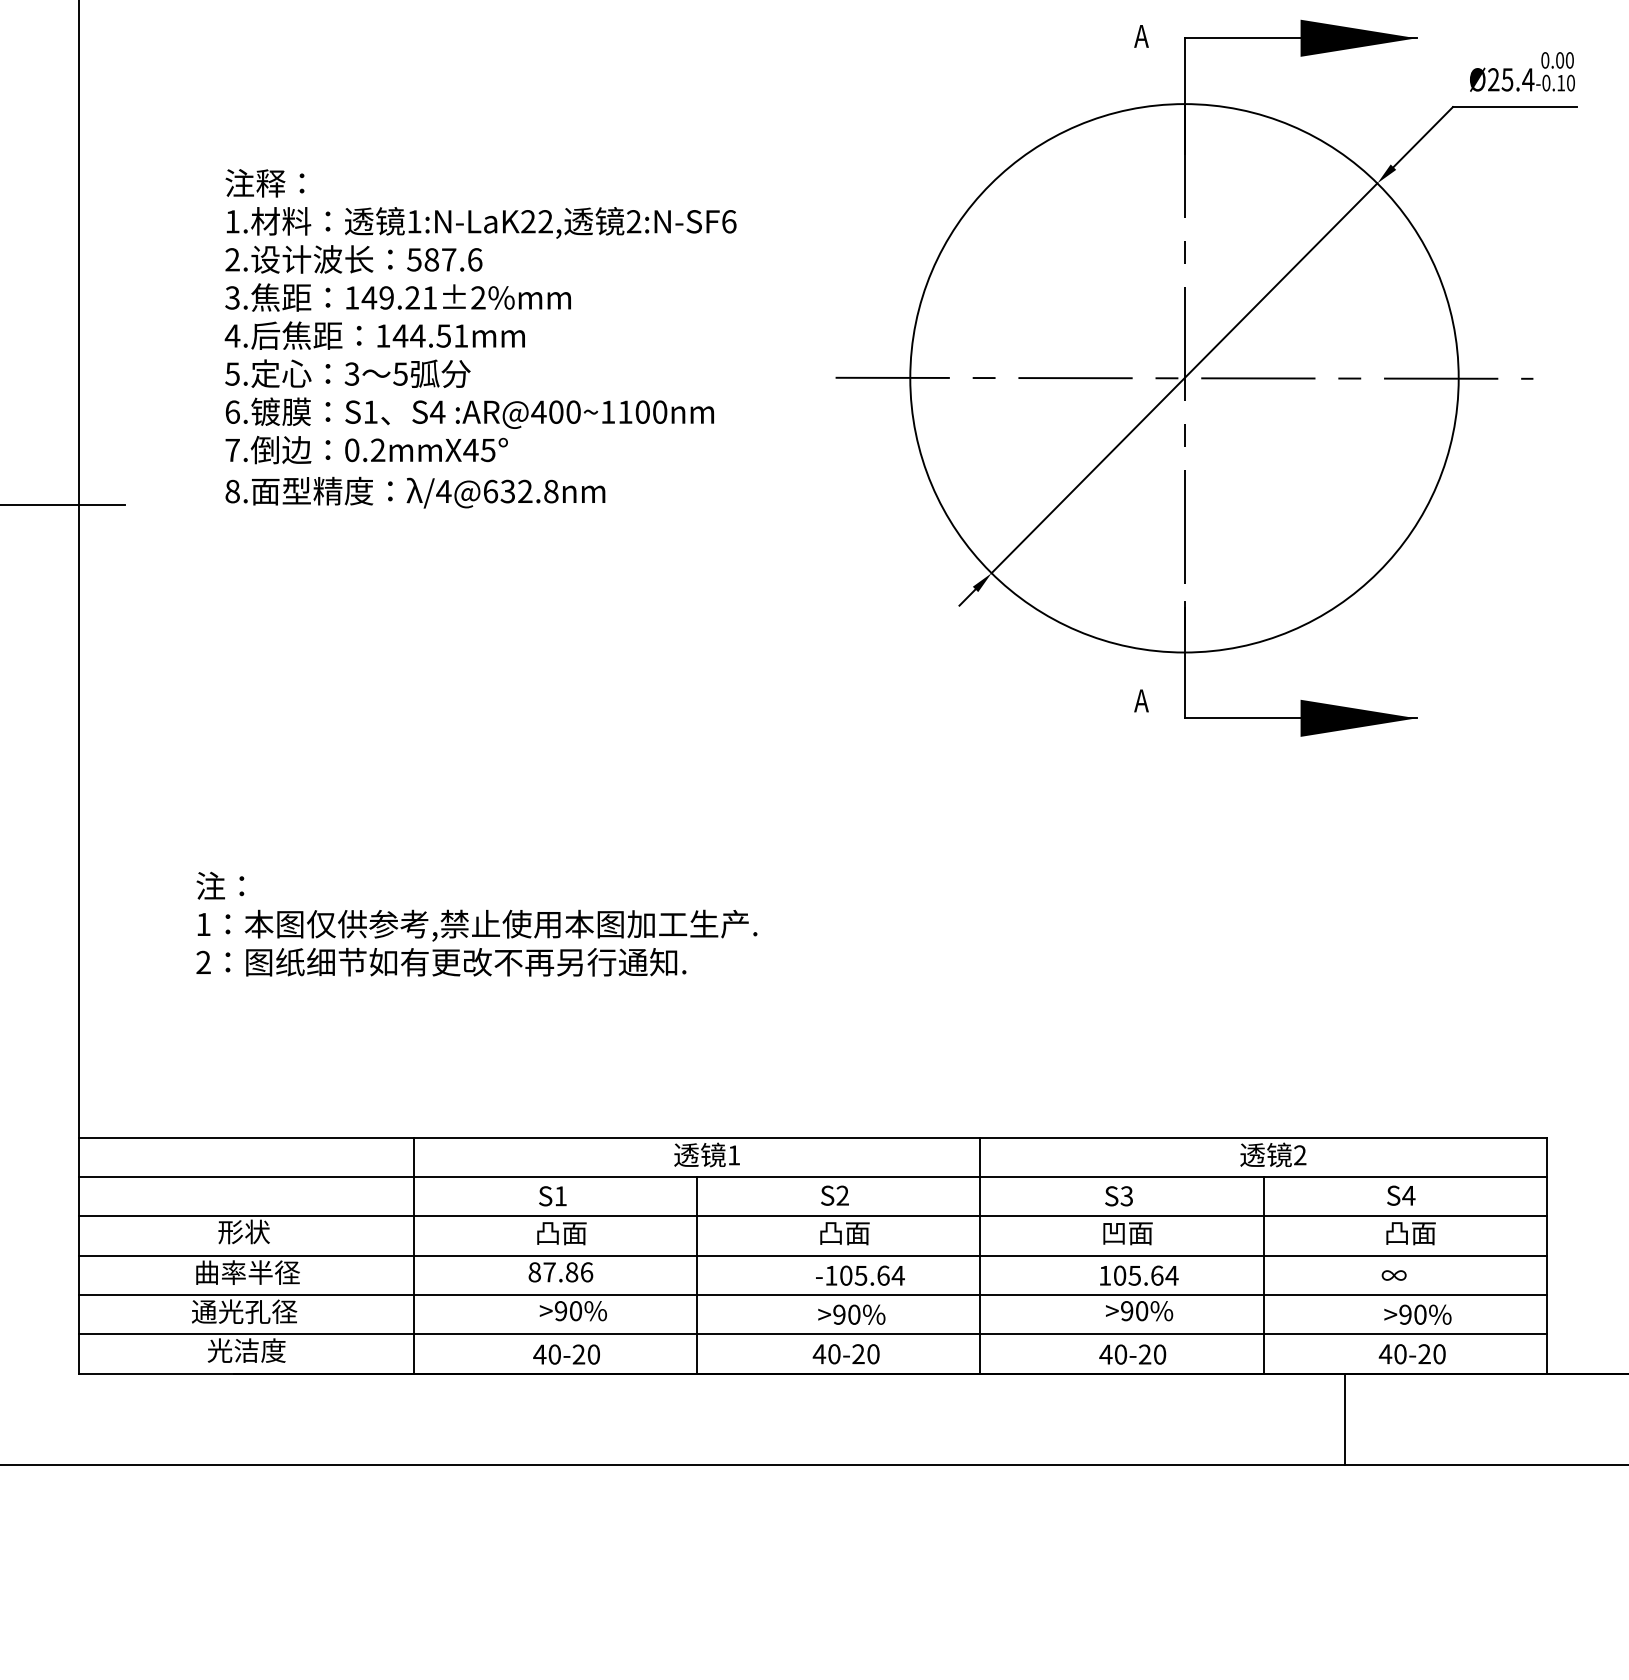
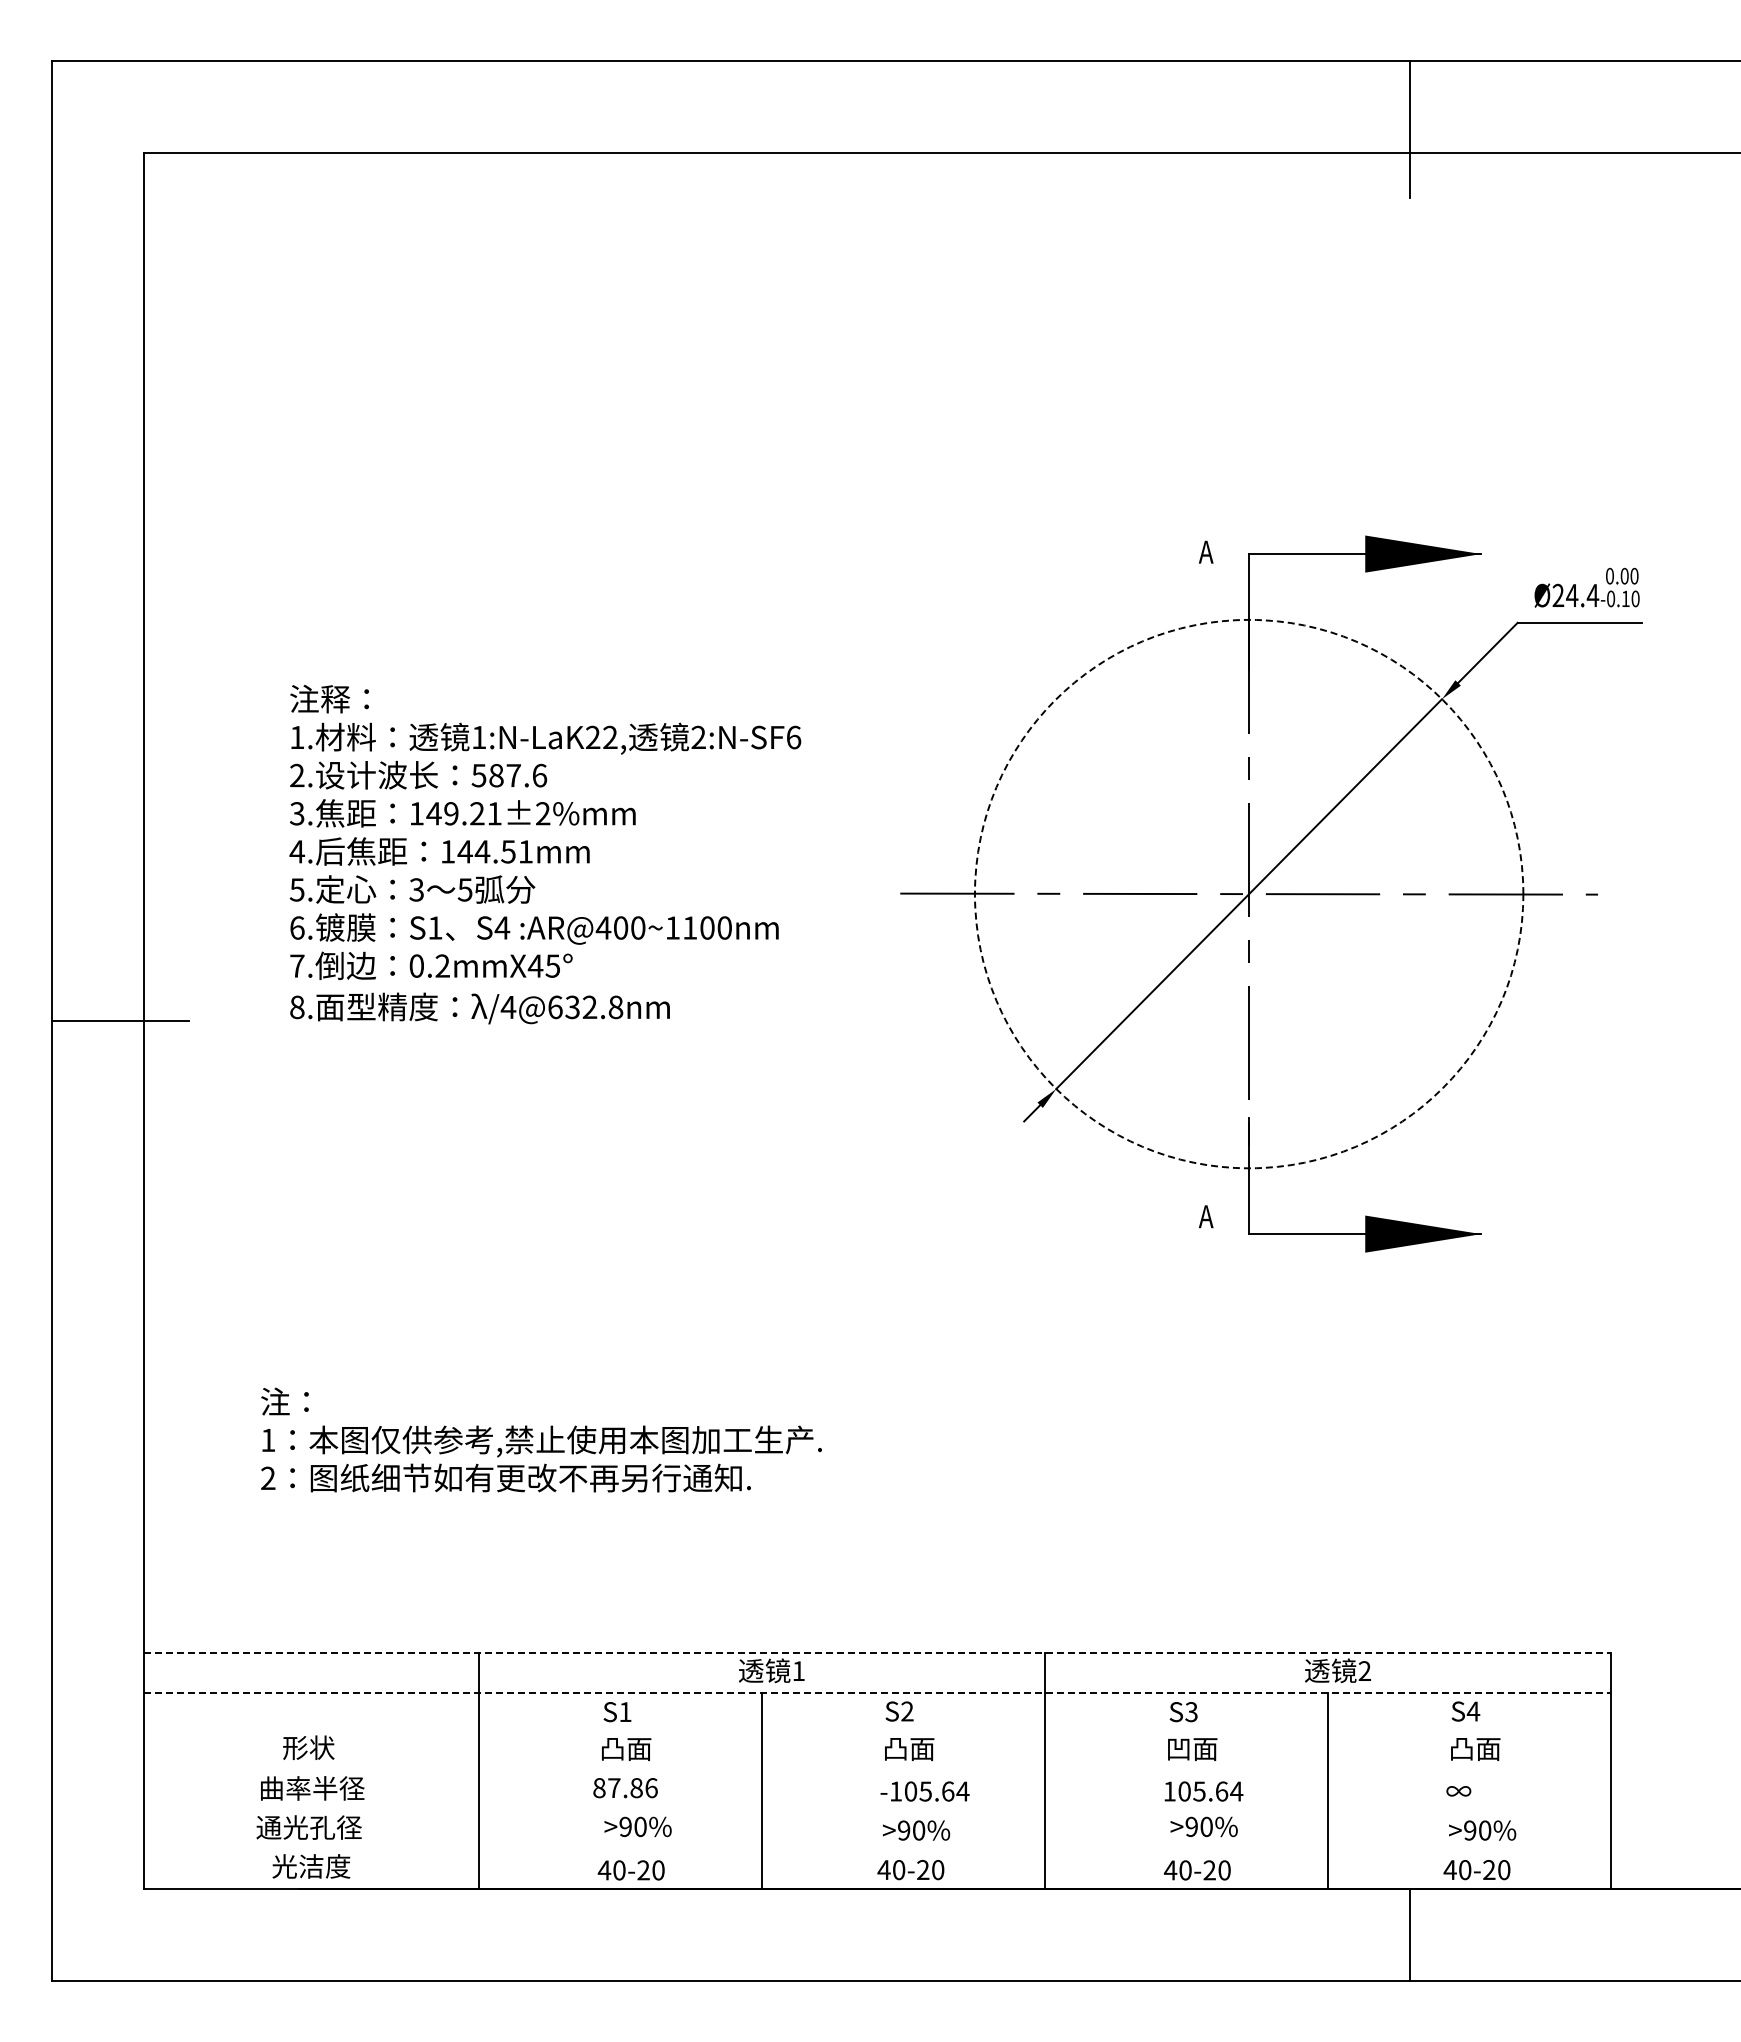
text: (1507, 79) -> (1572, 595), Ø25.4 -> Ø24.4
circle: (1183, 377) -> (1248, 893), solid -> dashed
line: (812, 1137) -> (877, 1653), solid -> dashed
line: (812, 1176) -> (877, 1692), solid -> dashed
line: (812, 1216) -> (877, 1732), removed
line: (812, 1255) -> (877, 1771), removed
line: (812, 1294) -> (877, 1810), removed
line: (812, 1334) -> (877, 1850), removed

